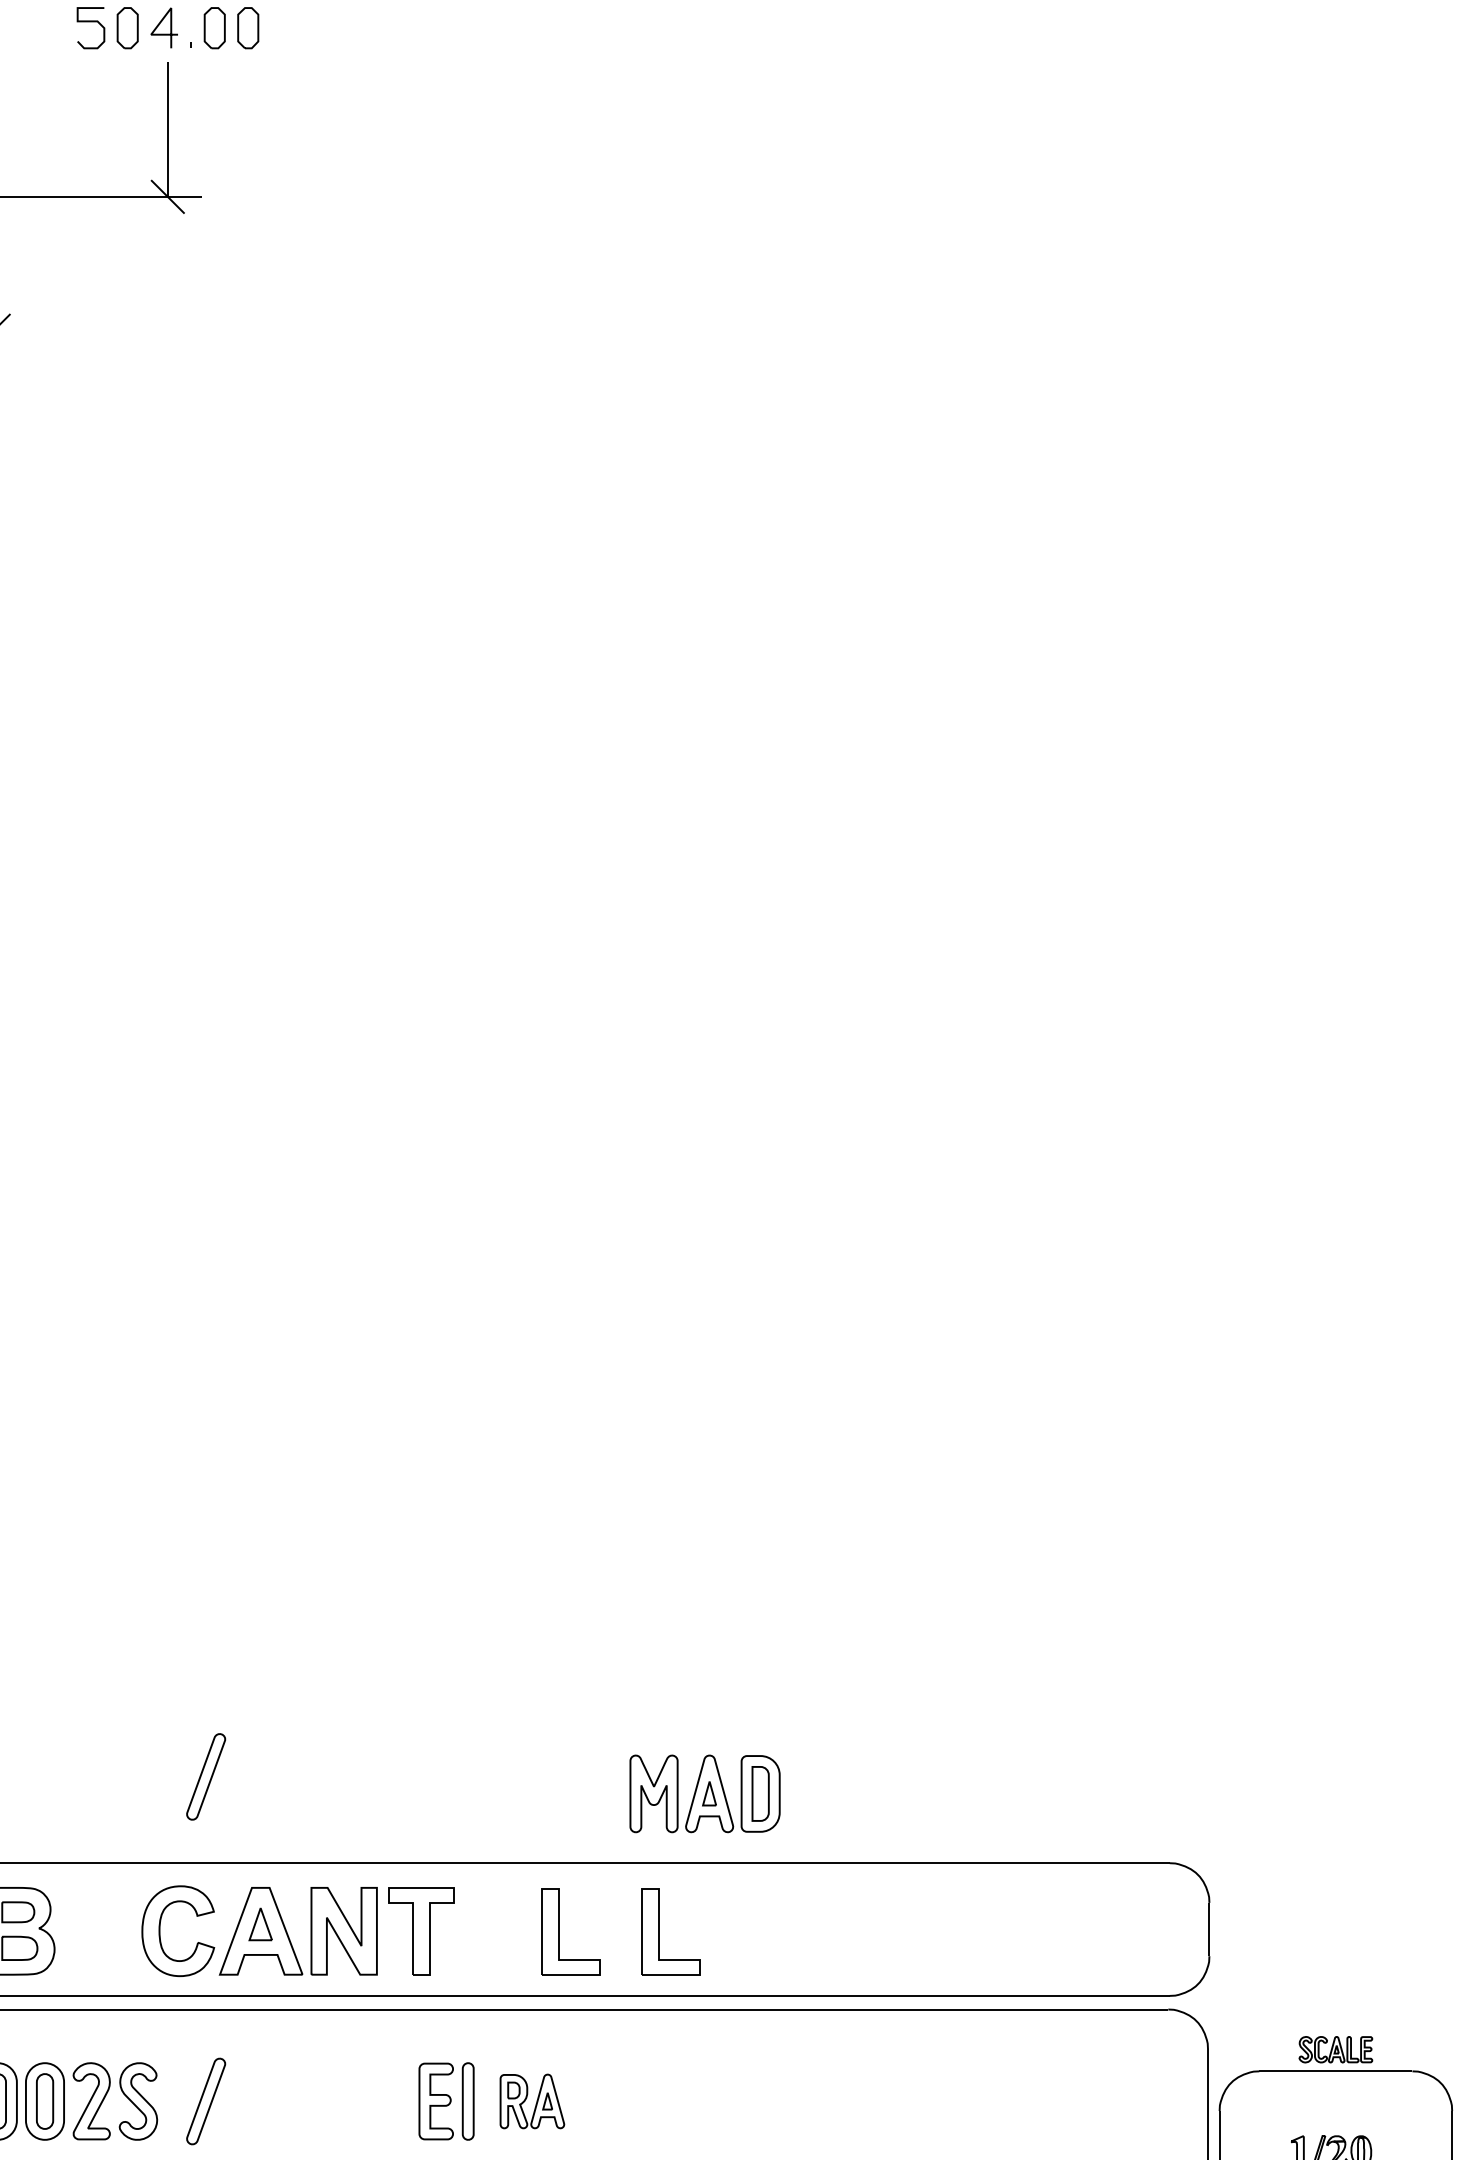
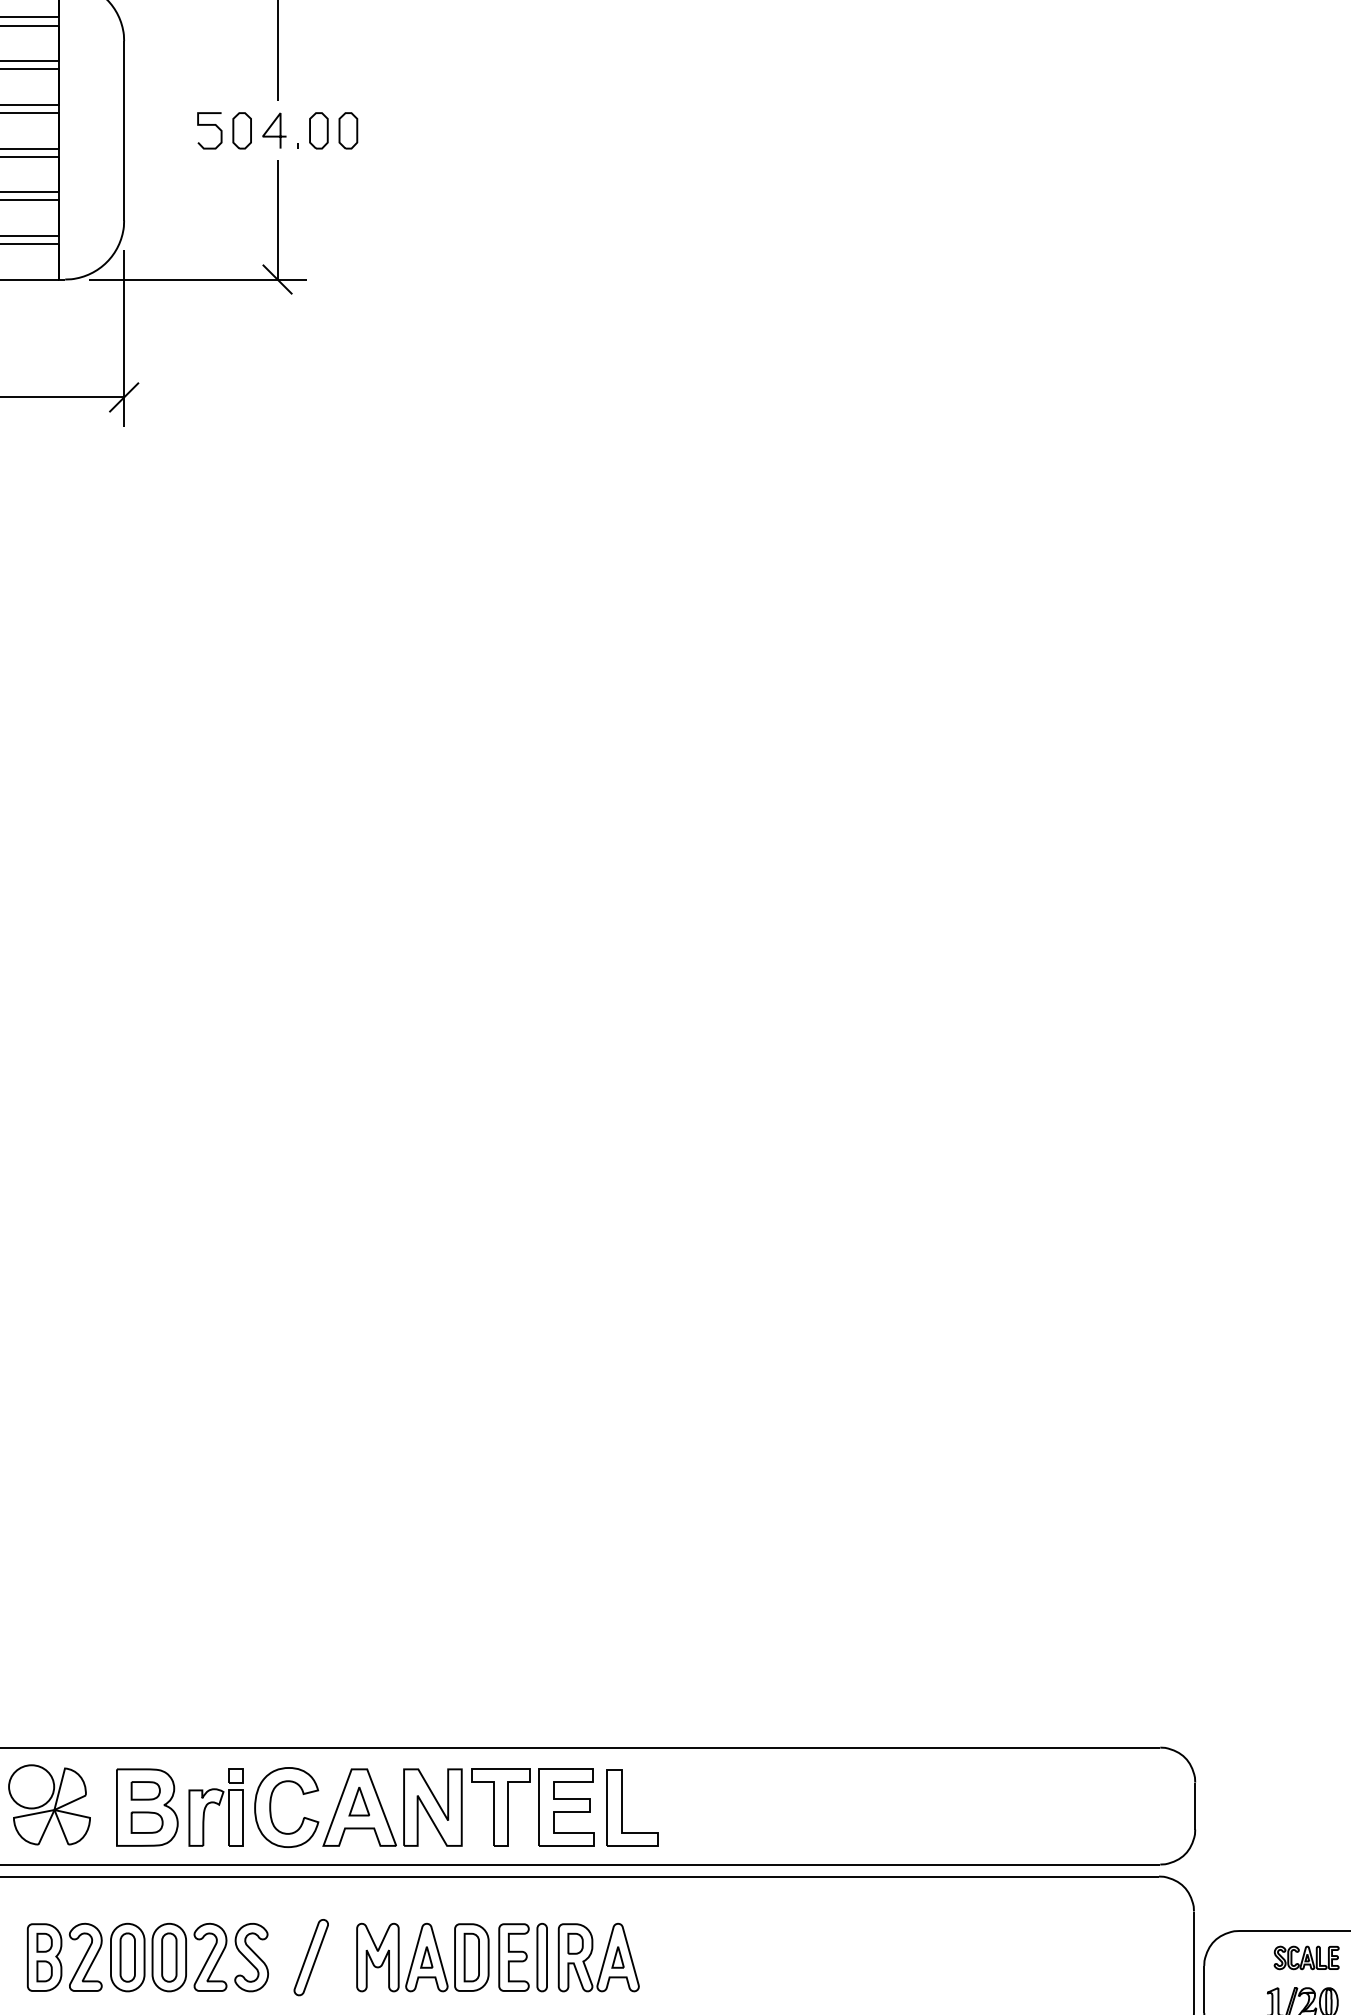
part: (205, 1776) -> (310, 1671), removed
part: (704, 1793) -> (422, 1957), moved
part: (97, 1931) -> (215, 1807), added
part: (495, 1931) -> (566, 1807), added
part: (659, 1931) -> (710, 1807), removed
part: (1335, 2049) -> (1306, 1957), moved
part: (532, 2101) -> (598, 1957), size x1.43

